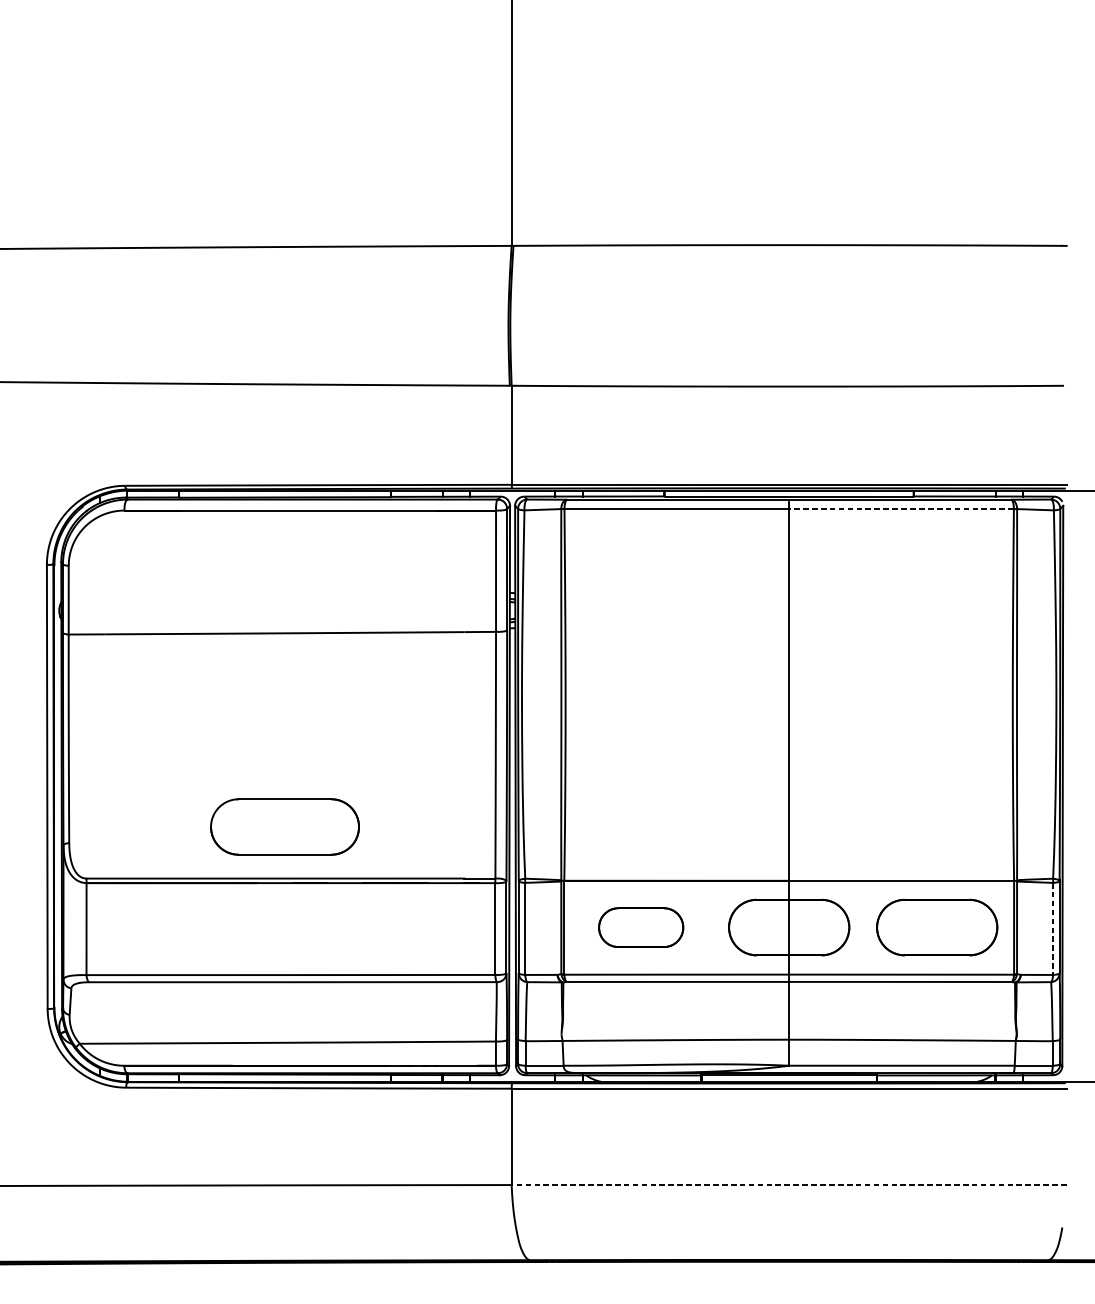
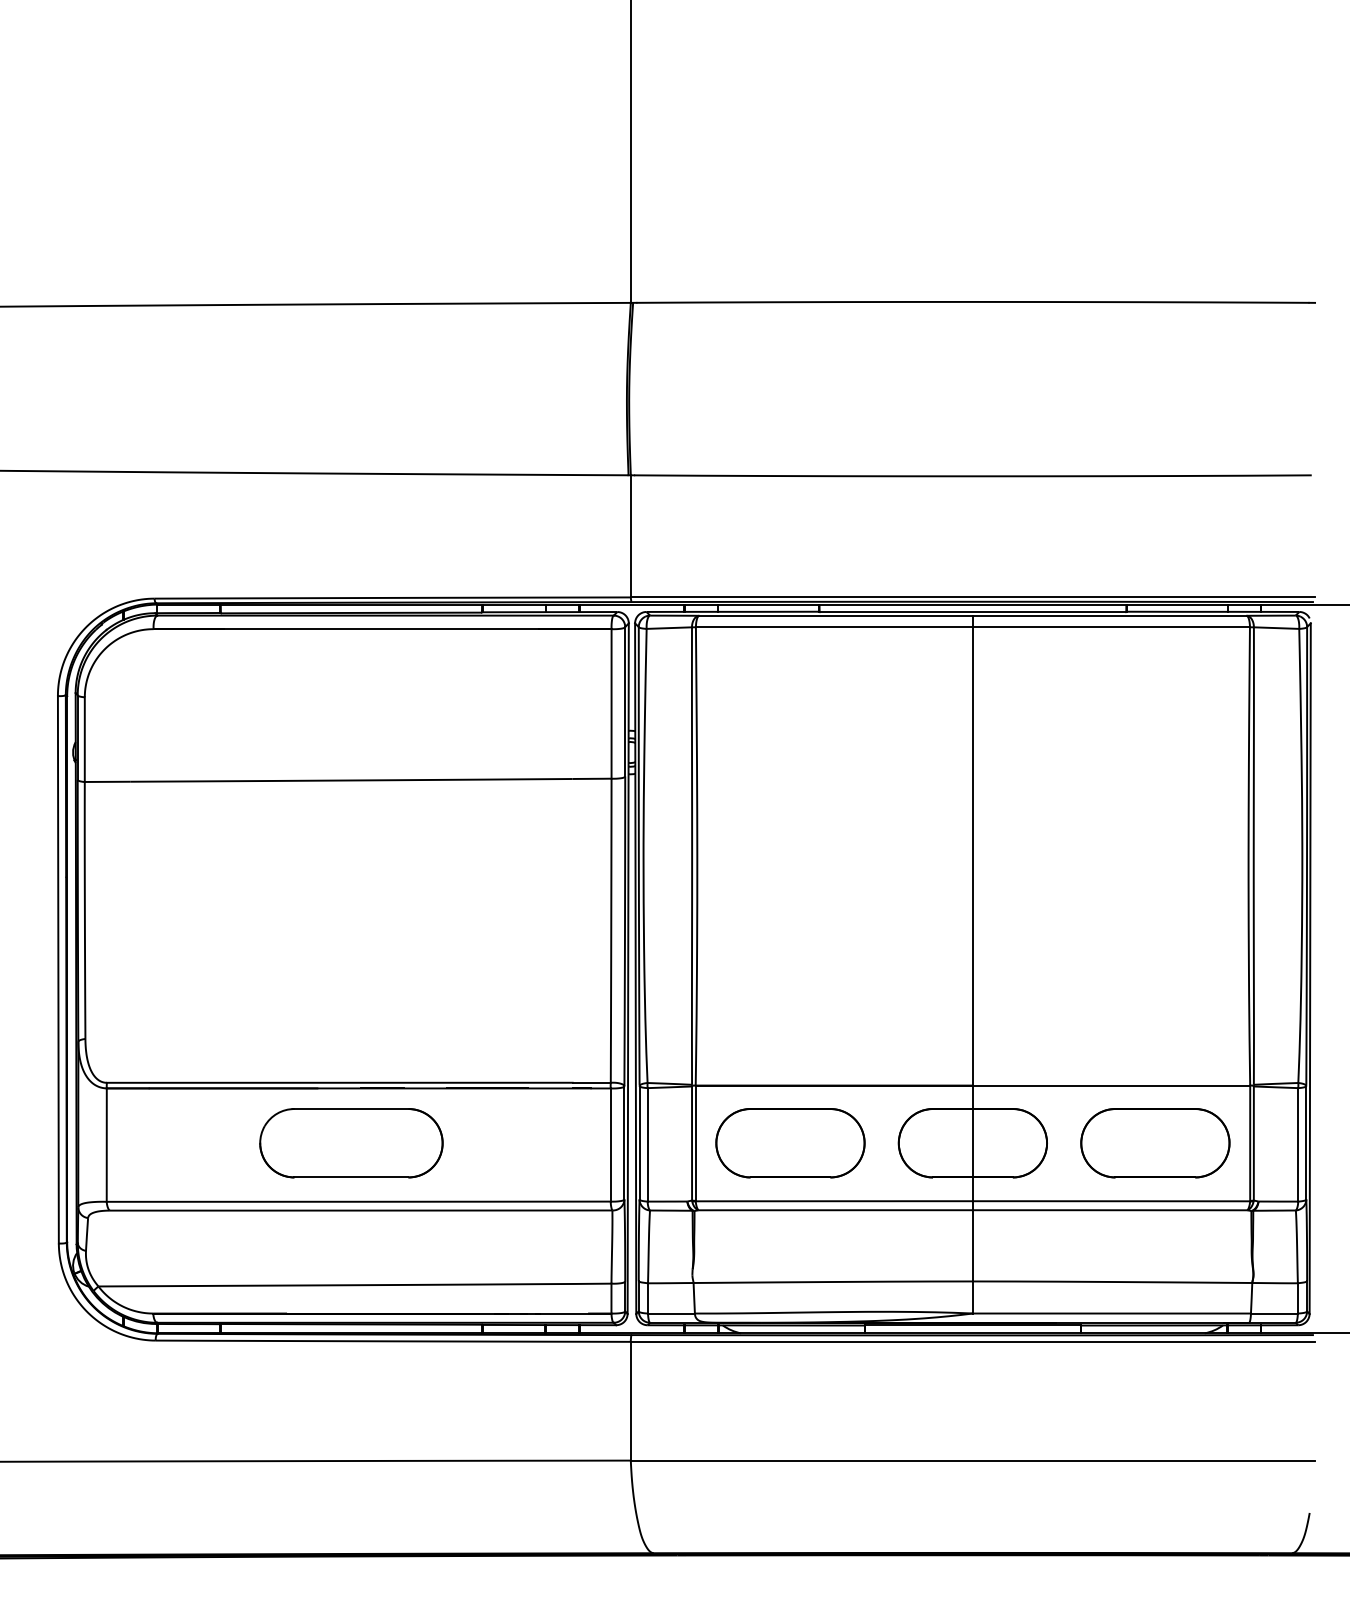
line: (901, 509) -> (1111, 627), dashed -> solid
part: (285, 827) -> (351, 1143), moved
part: (641, 927) -> (790, 1143), size x1.43
line: (1053, 928) -> (1298, 1144), dashed -> solid
line: (788, 1184) -> (972, 1460), dashed -> solid

